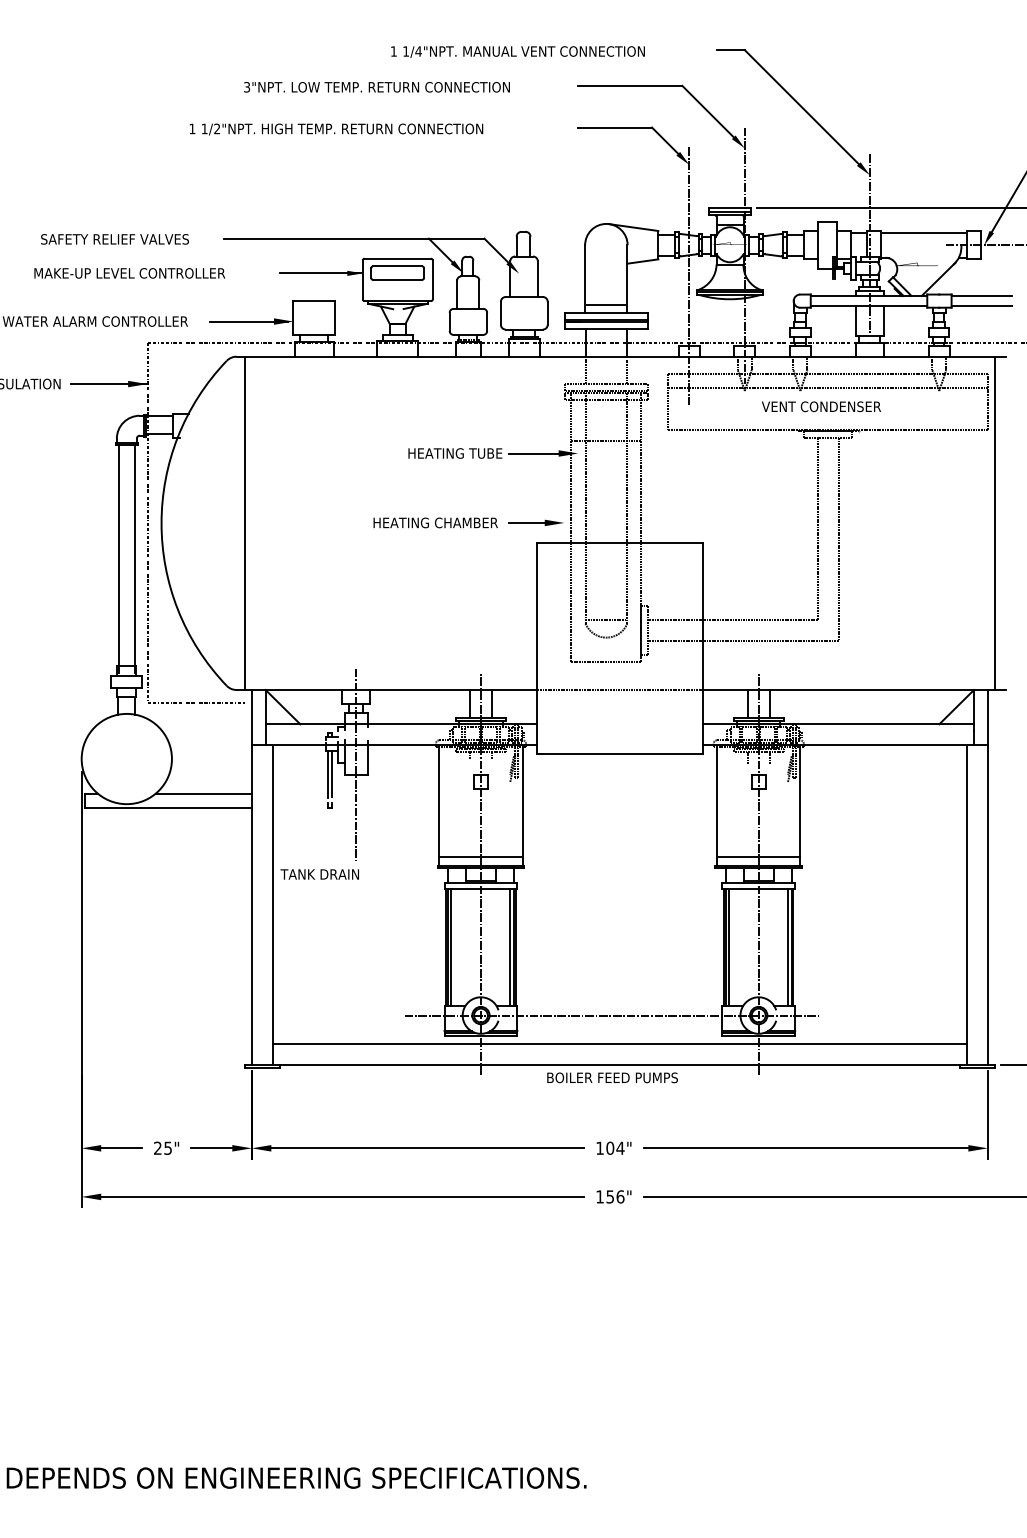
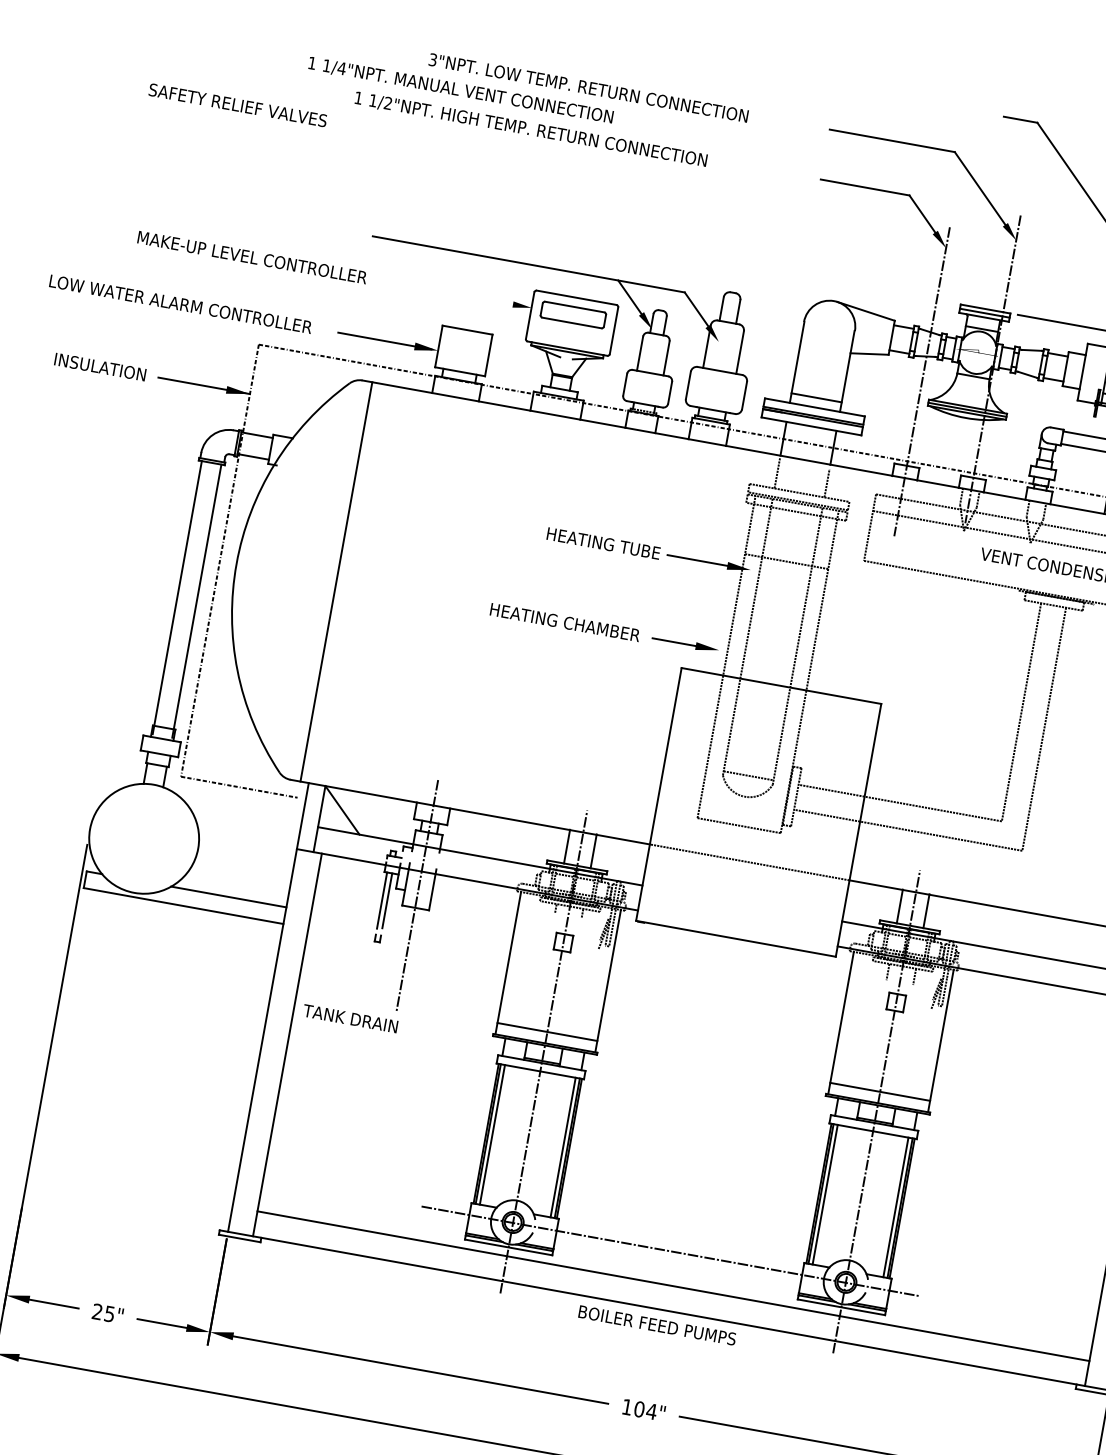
text: (517, 51) -> (460, 89), moved
text: (114, 239) -> (237, 105), moved
line: (320, 273) -> (480, 298), removed

